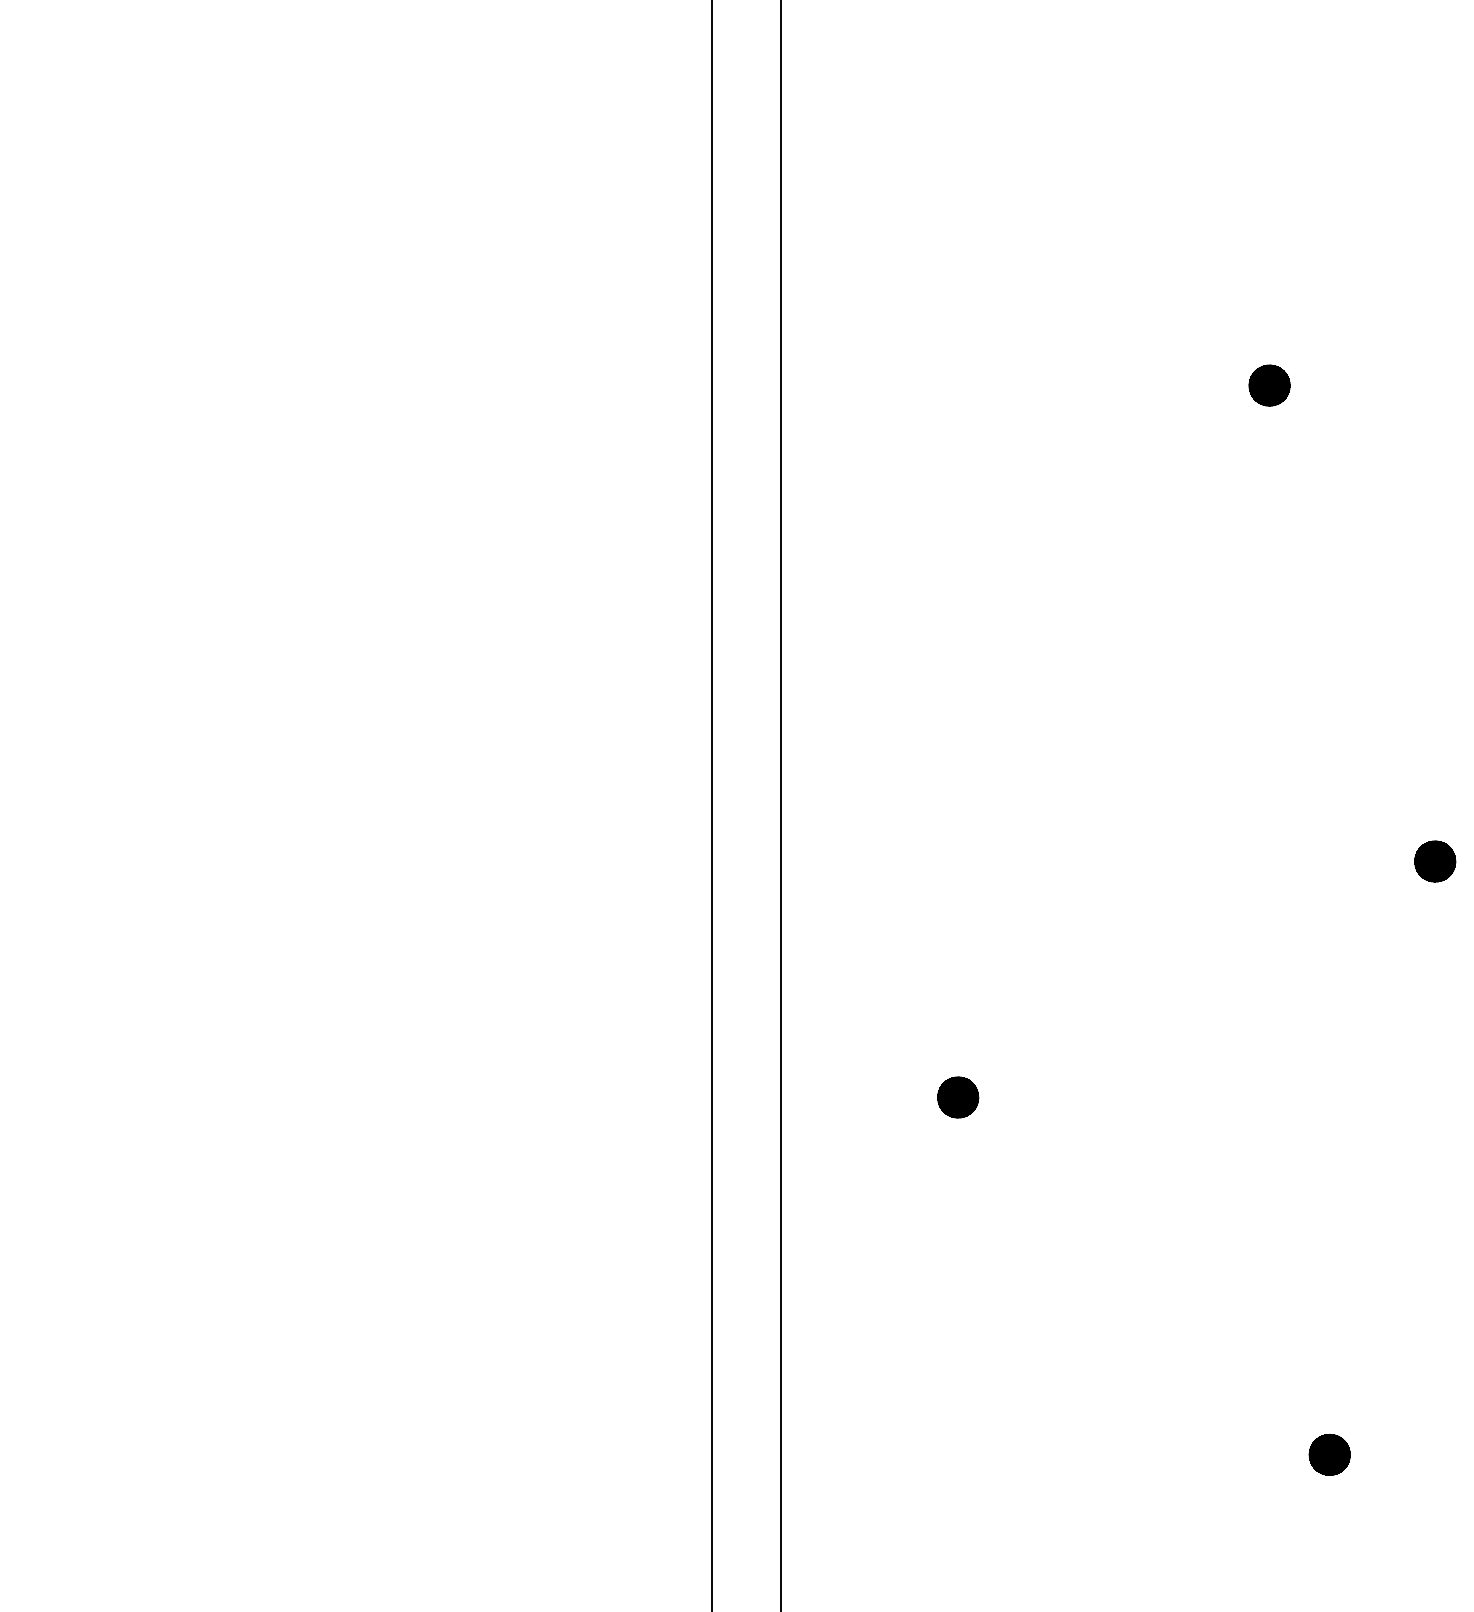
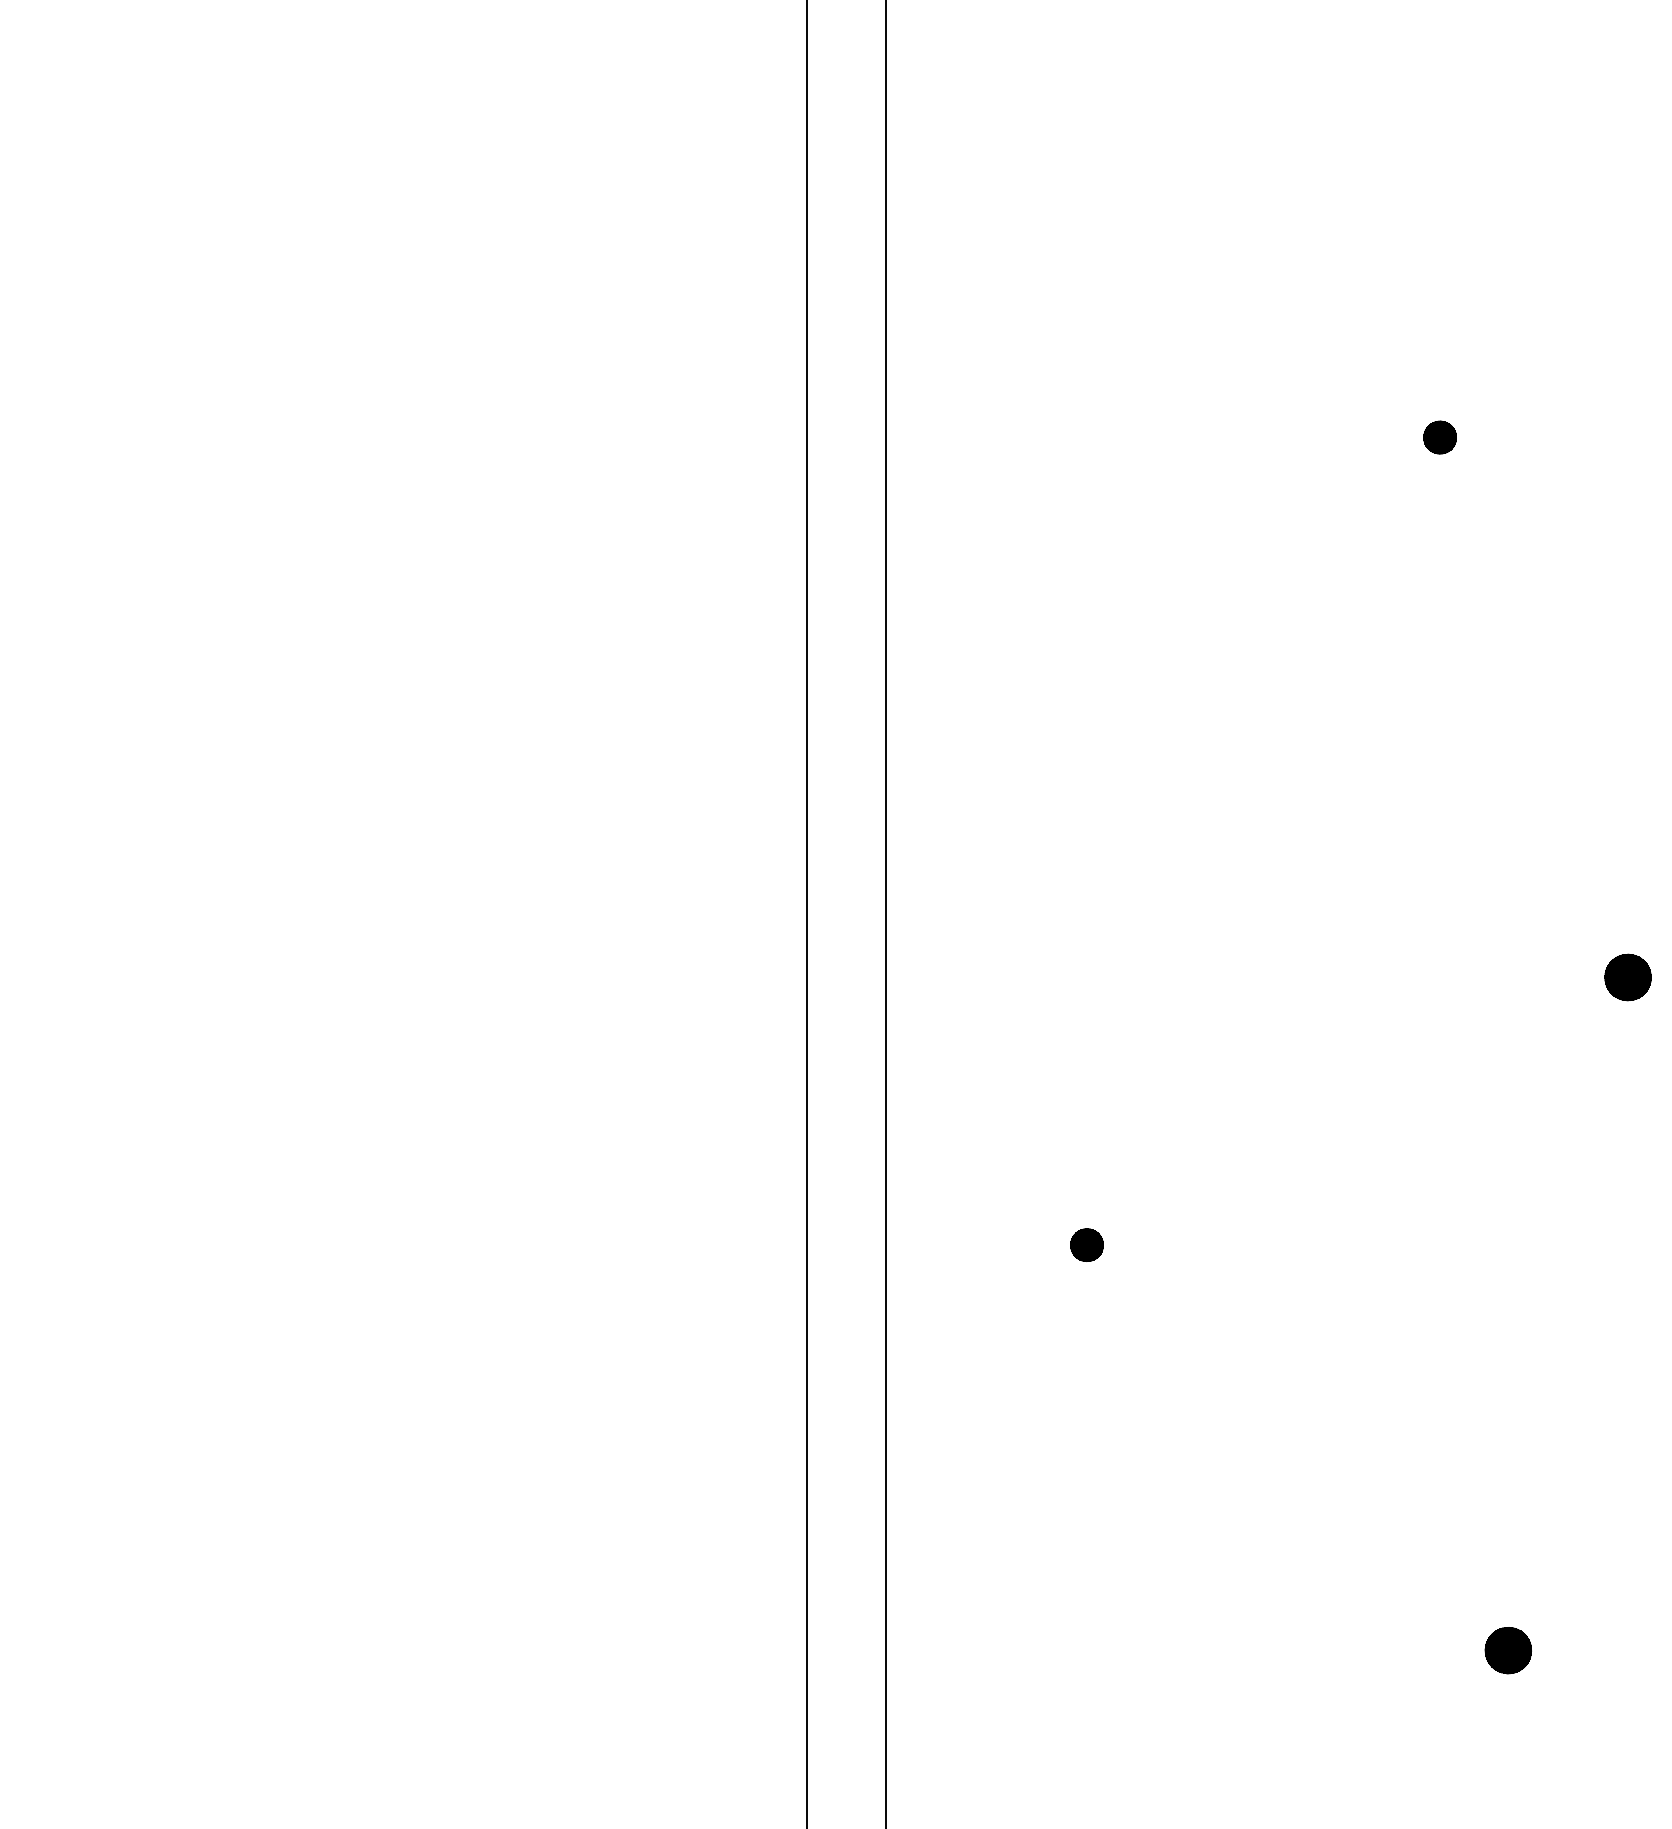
part: (1269, 385) -> (1440, 437), size x0.7
part: (958, 1097) -> (1087, 1245), size x0.7

